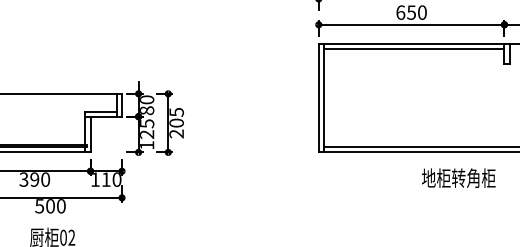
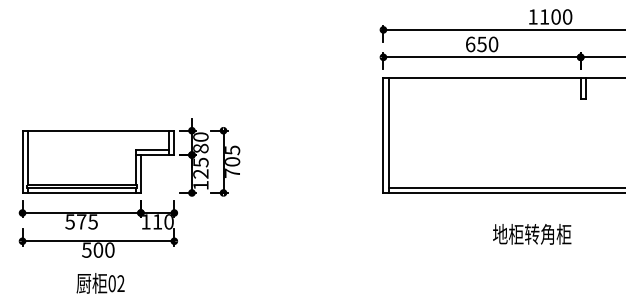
line: (413, 49) -> (484, 83), removed
text: (176, 134) -> (232, 173), 205 -> 705
text: (459, 178) -> (532, 234), moved
text: (34, 179) -> (81, 221), 390 -> 575

